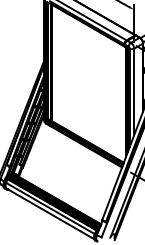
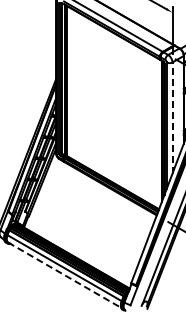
line: (134, 92) -> (172, 118), solid -> dashed
line: (51, 214) -> (65, 275), solid -> dashed

